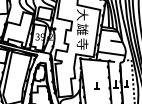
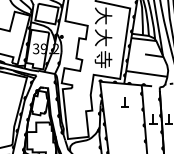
text: (82, 29) -> (103, 37), 雄 -> 大
part: (96, 85) -> (124, 102), moved

